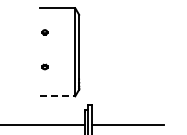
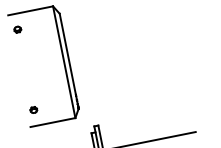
part: (44, 32) -> (17, 29), moved
part: (44, 66) -> (33, 109), moved
line: (57, 96) -> (52, 122), dashed -> solid

